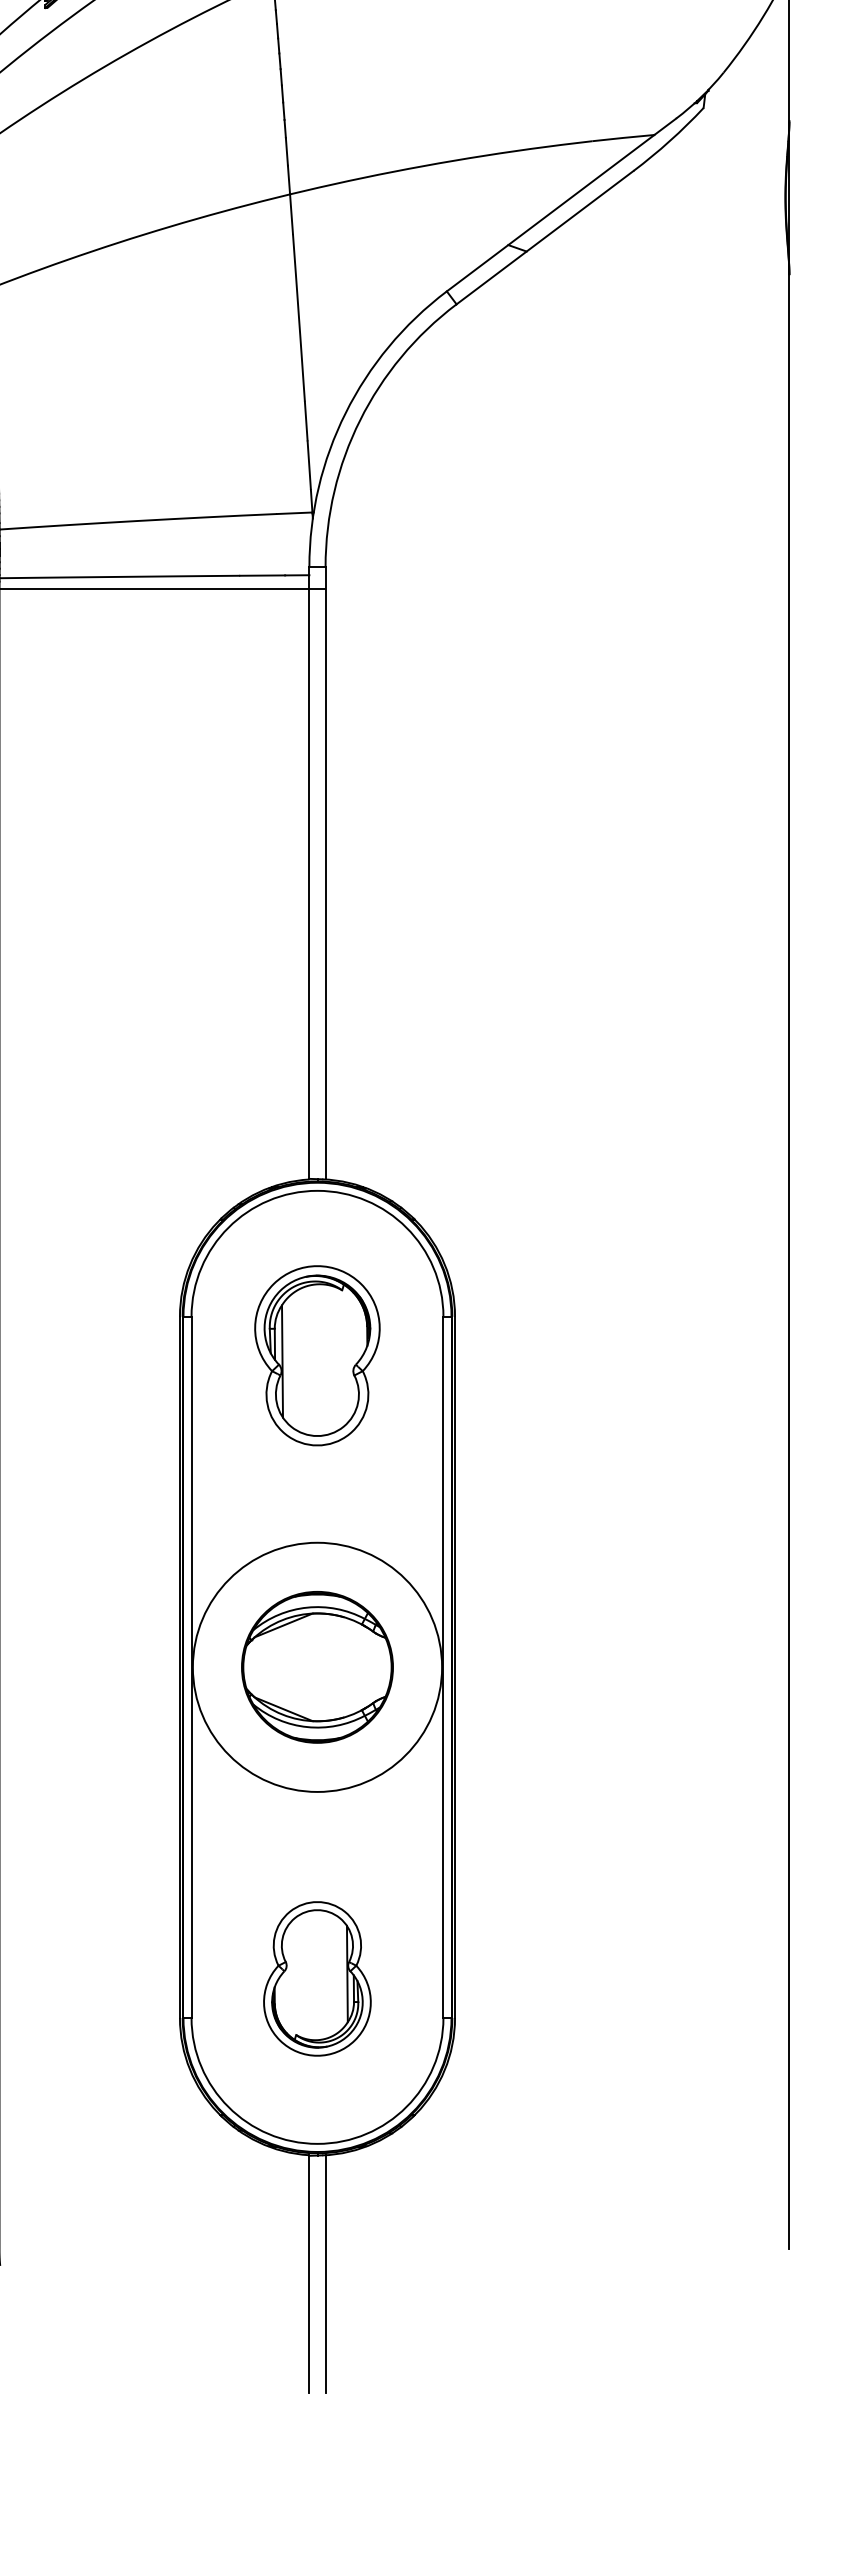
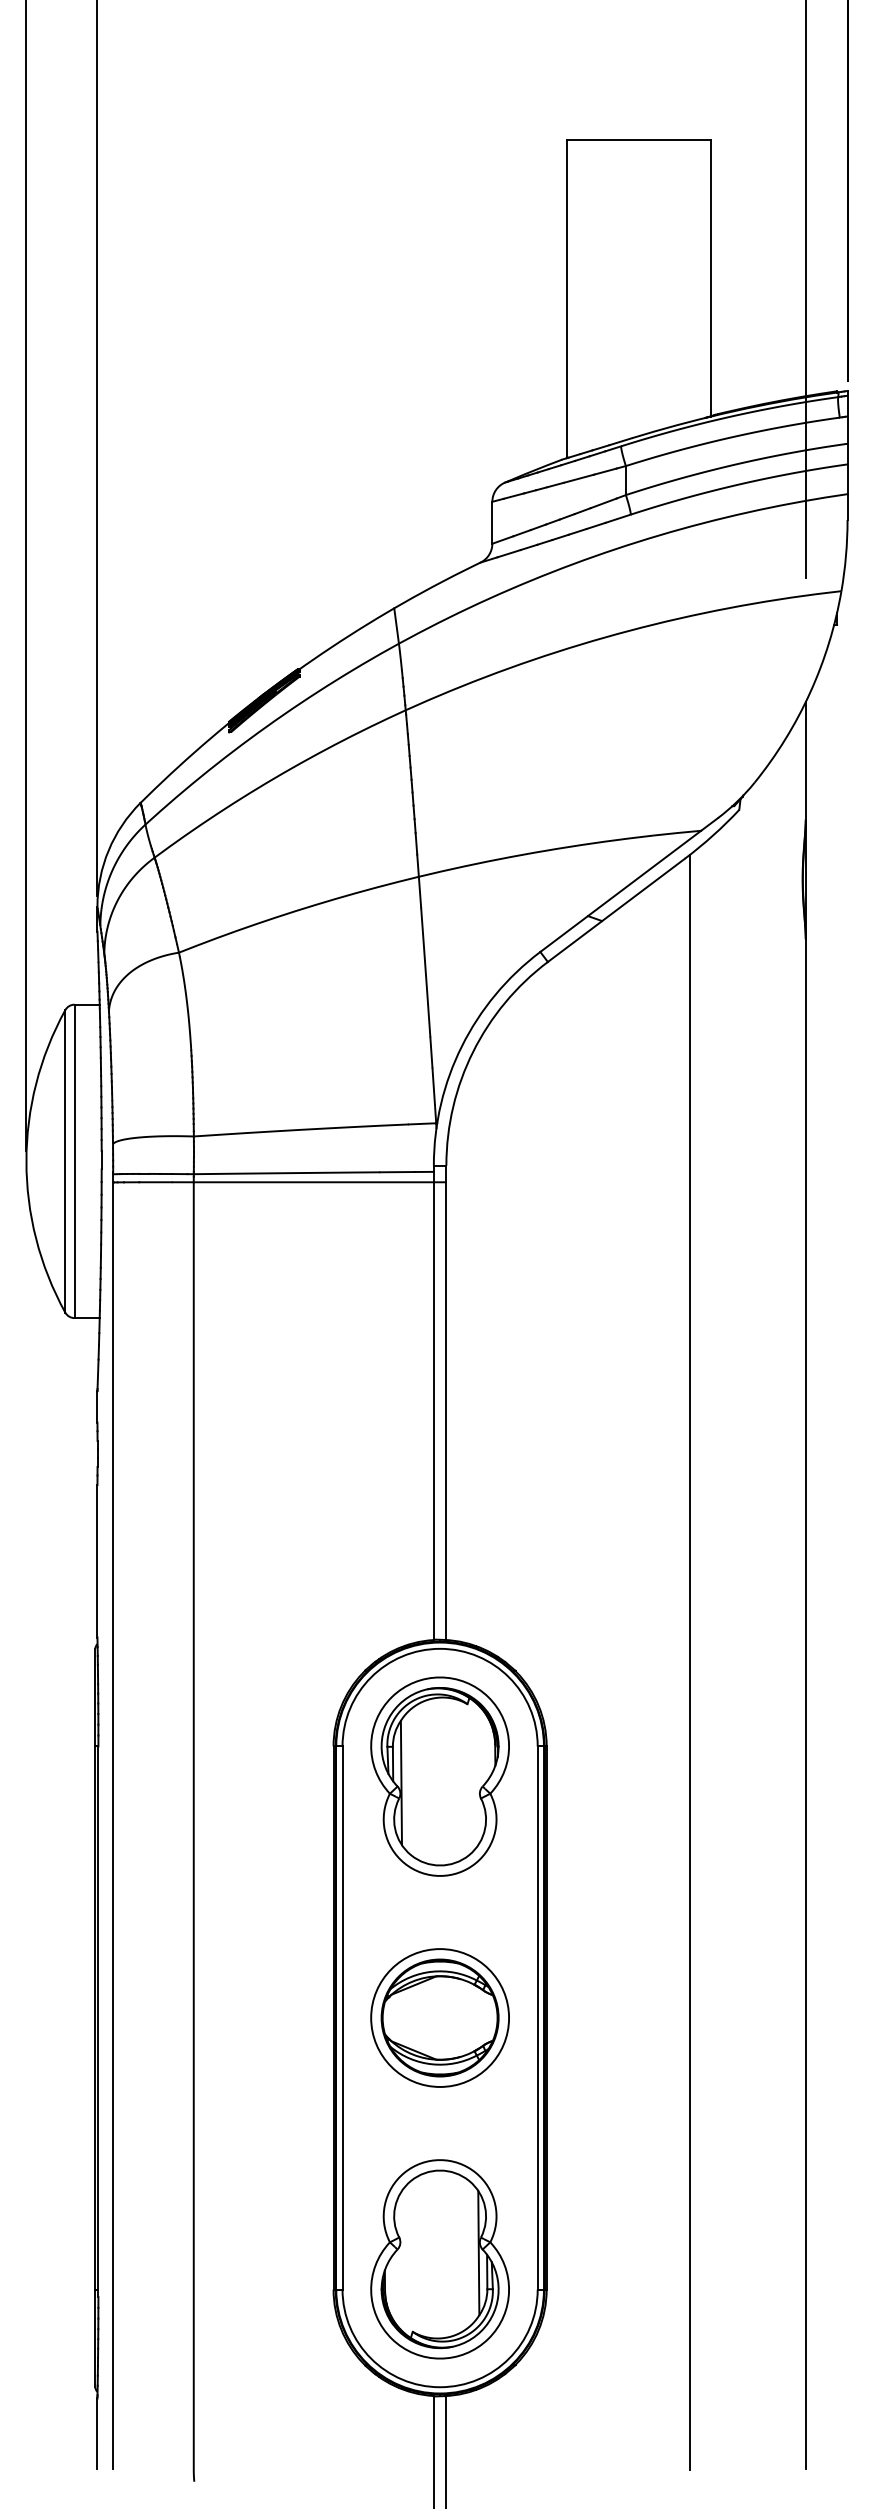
line: (639, 1207) -> (689, 1661), added
part: (316, 1355) -> (439, 1776), size x1.43
circle: (317, 1666) -> (440, 2017), size x0.71
part: (316, 1979) -> (439, 2259), size x1.67

